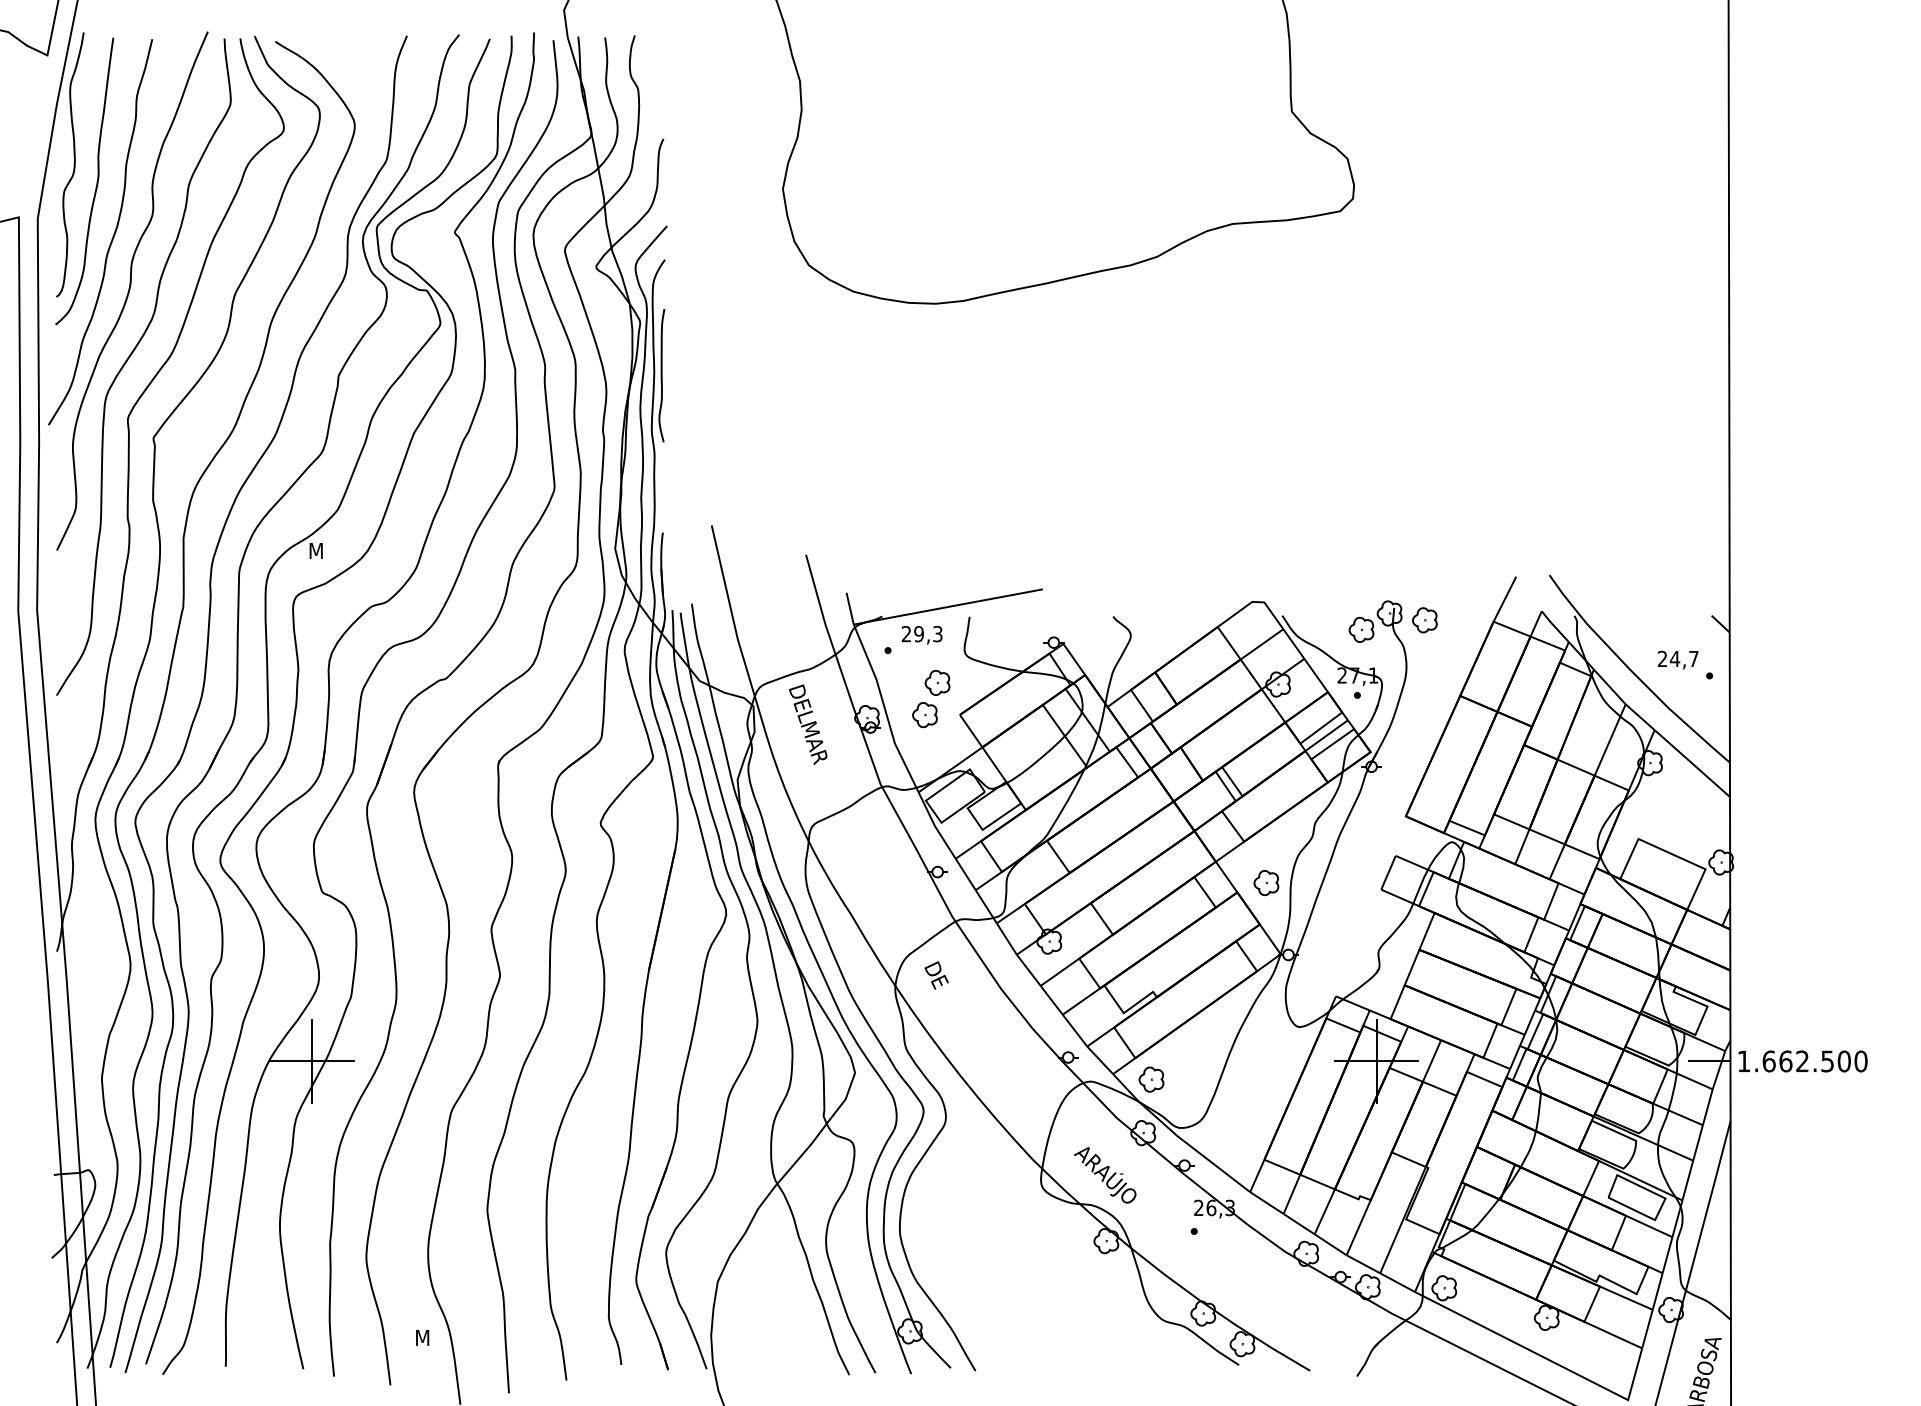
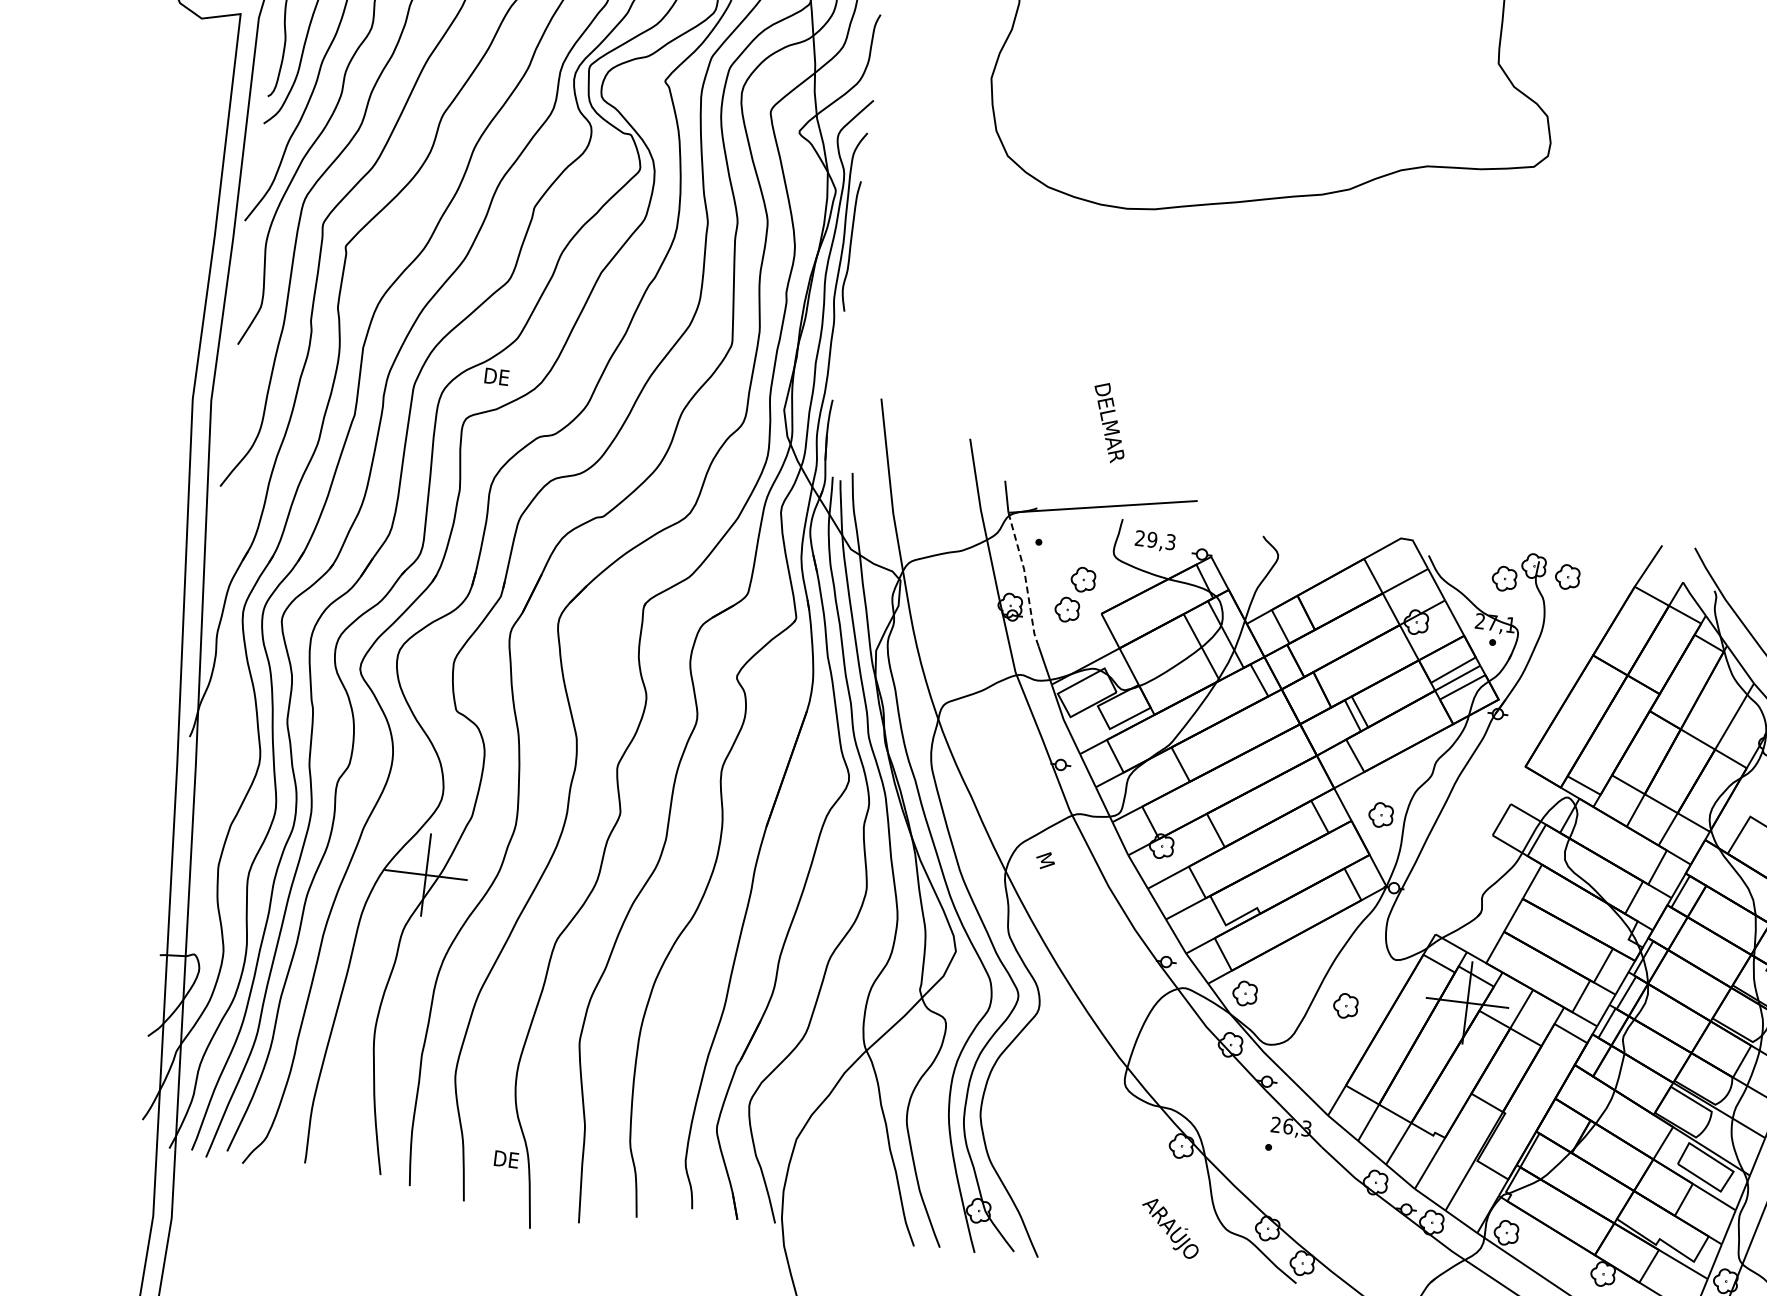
text: (322, 550) -> (497, 376), M -> DE
text: (921, 635) -> (1154, 541), moved
line: (879, 688) -> (1025, 578), solid -> dashed
text: (807, 724) -> (1108, 422), moved
text: (936, 976) -> (1047, 866), DE -> M
part: (1254, 1079) -> (1345, 1005), added
text: (1105, 1175) -> (1170, 1228), moved
text: (429, 1337) -> (507, 1159), M -> DE

